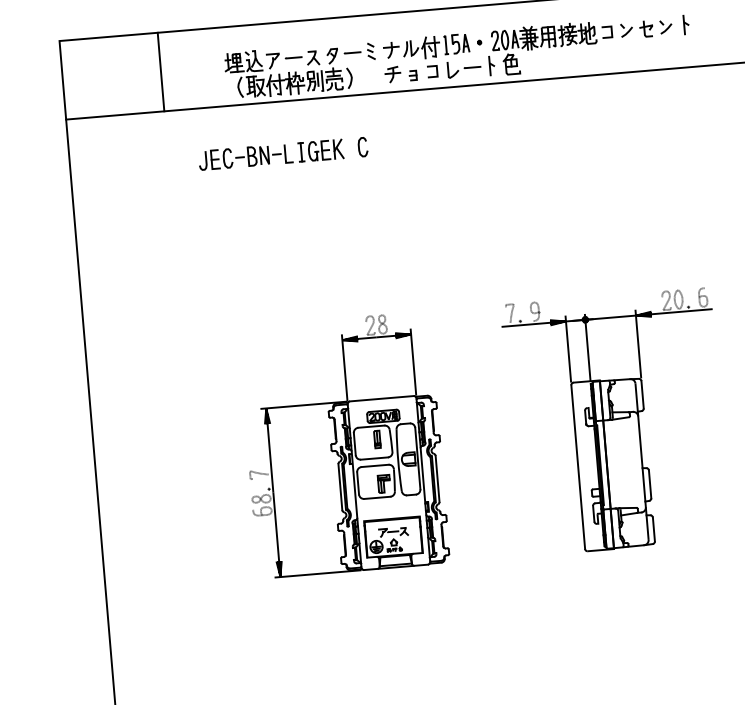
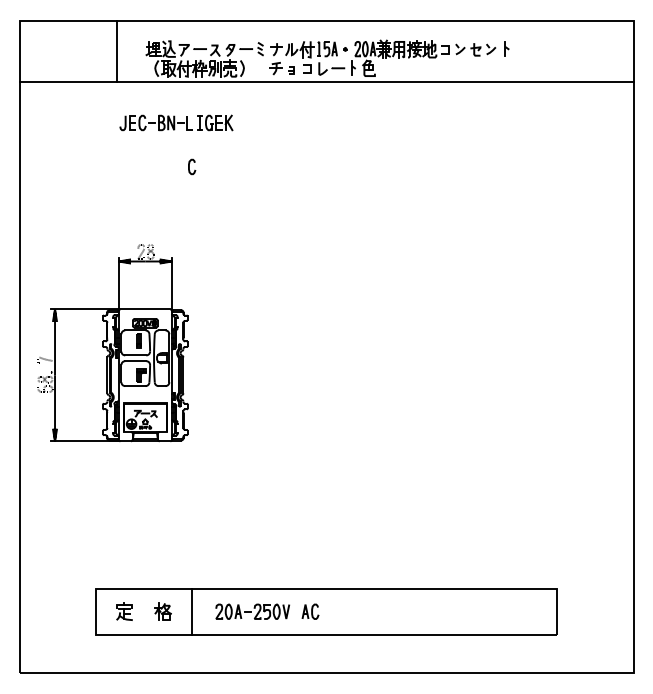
line: (161, 72) -> (117, 51), moved
curve: (359, 146) -> (189, 166), moved
part: (615, 422) -> (426, 353), removed
part: (343, 445) -> (112, 343), moved

